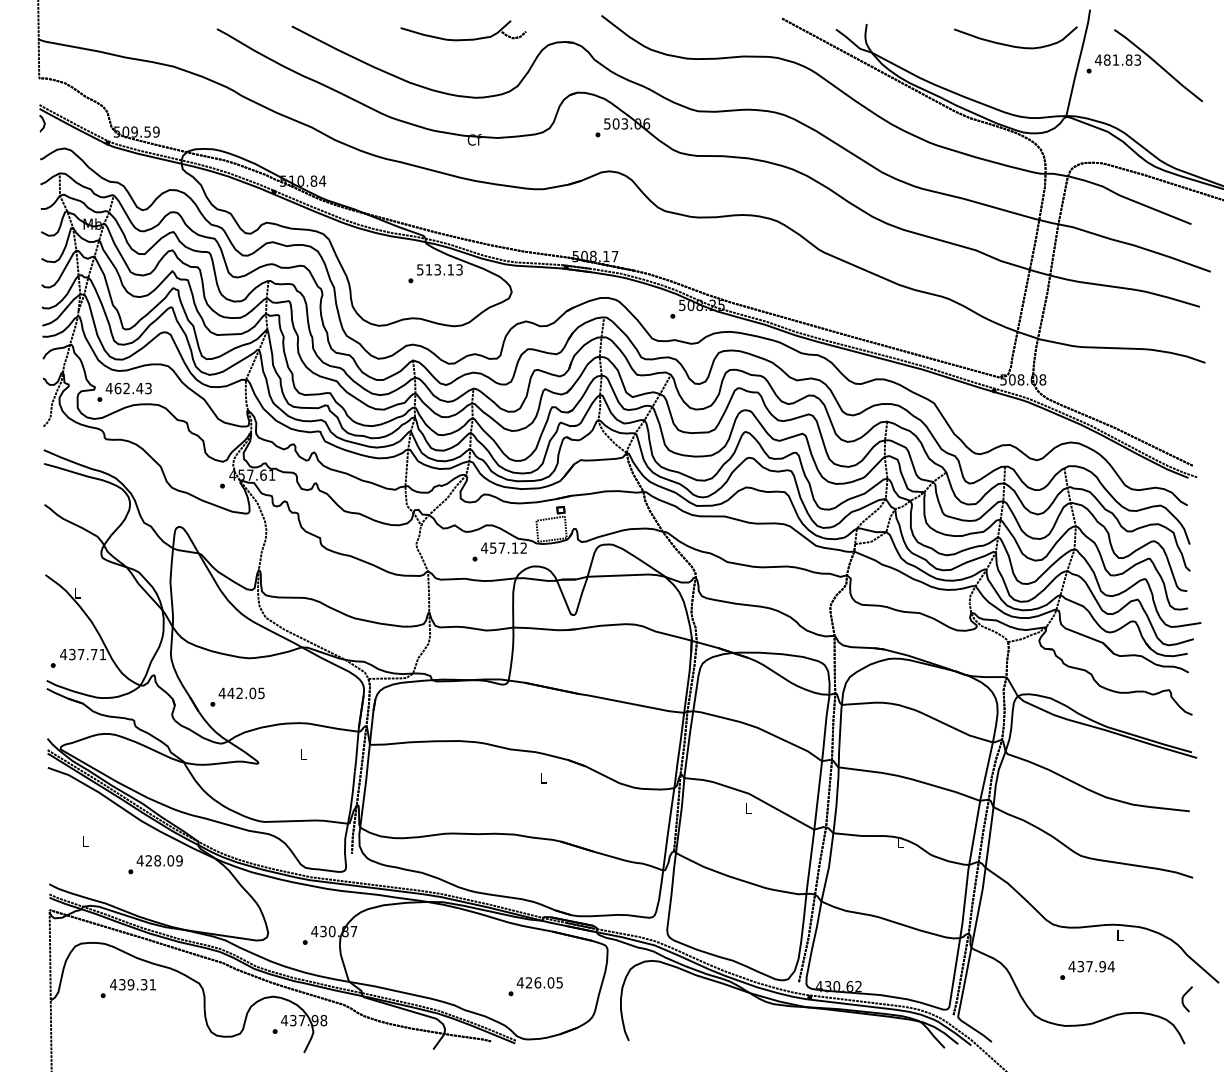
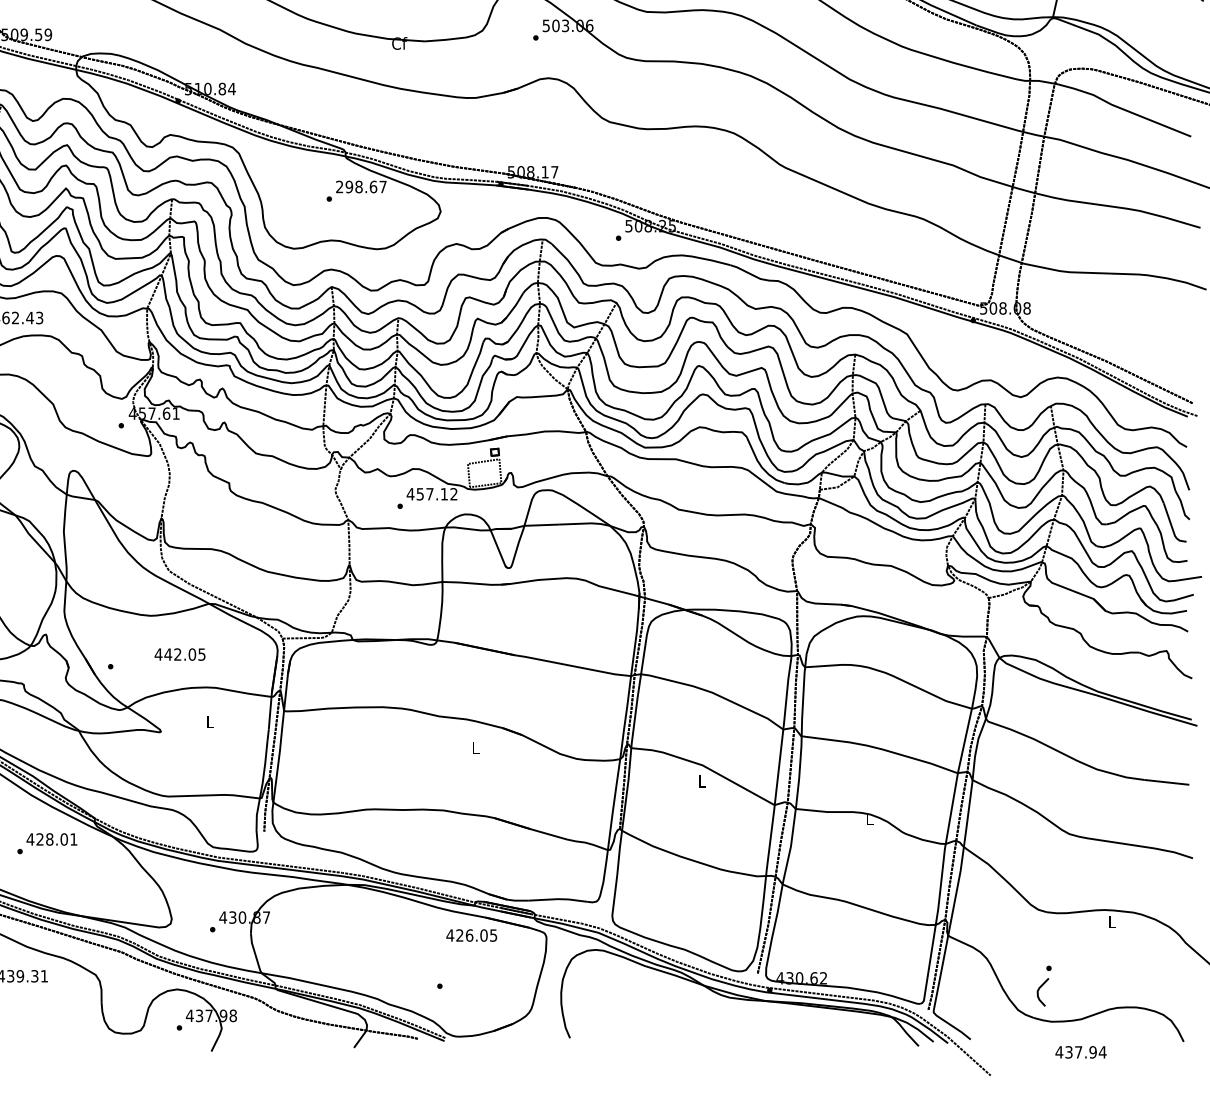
text: (439, 269) -> (360, 186), 513.13 -> 298.67
text: (241, 693) -> (179, 654), moved
text: (179, 860) -> (73, 839), 428.09 -> 428.01
text: (1091, 966) -> (1080, 1052), moved
text: (539, 982) -> (471, 935), moved
curve: (1183, 999) -> (1038, 992), moved

